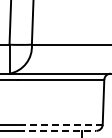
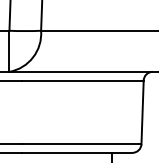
line: (60, 124) -> (81, 143), dashed -> solid
line: (57, 130) -> (77, 152), dashed -> solid

